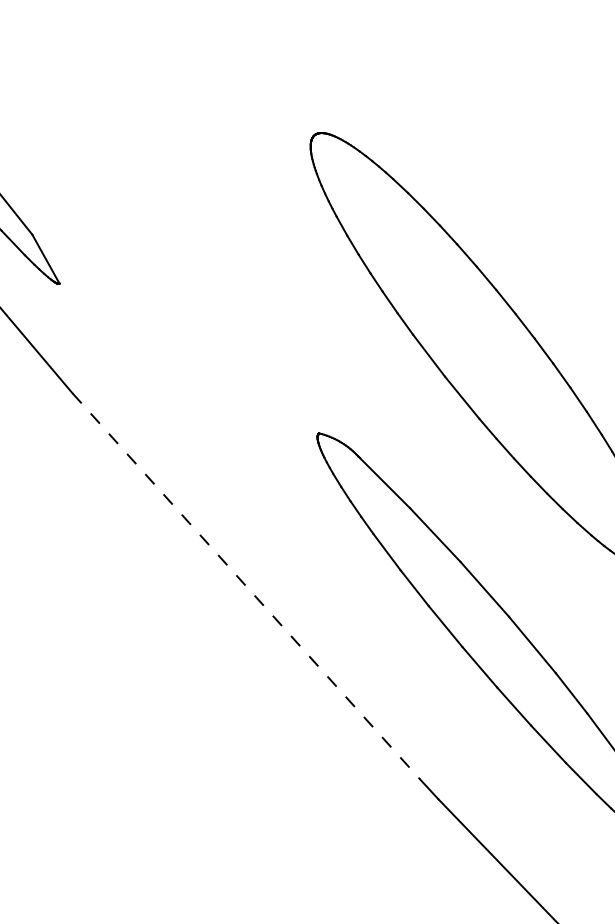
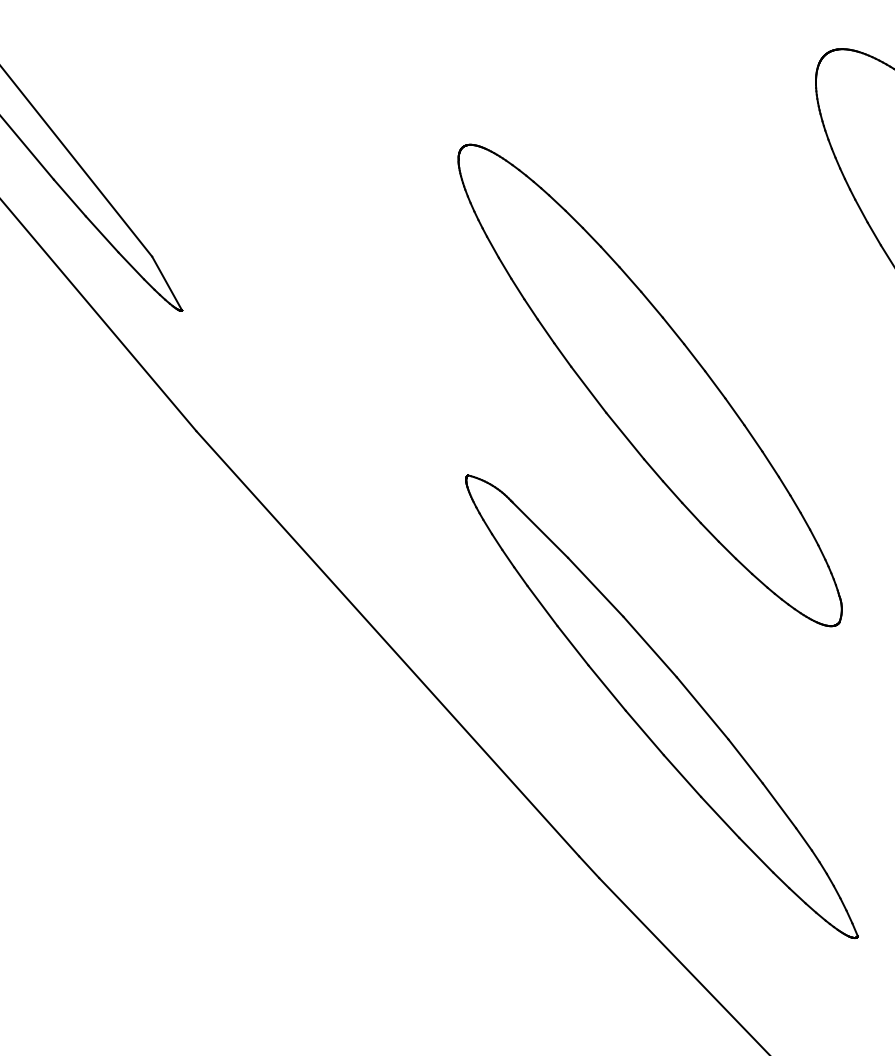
line: (247, 587) -> (388, 644), dashed -> solid

